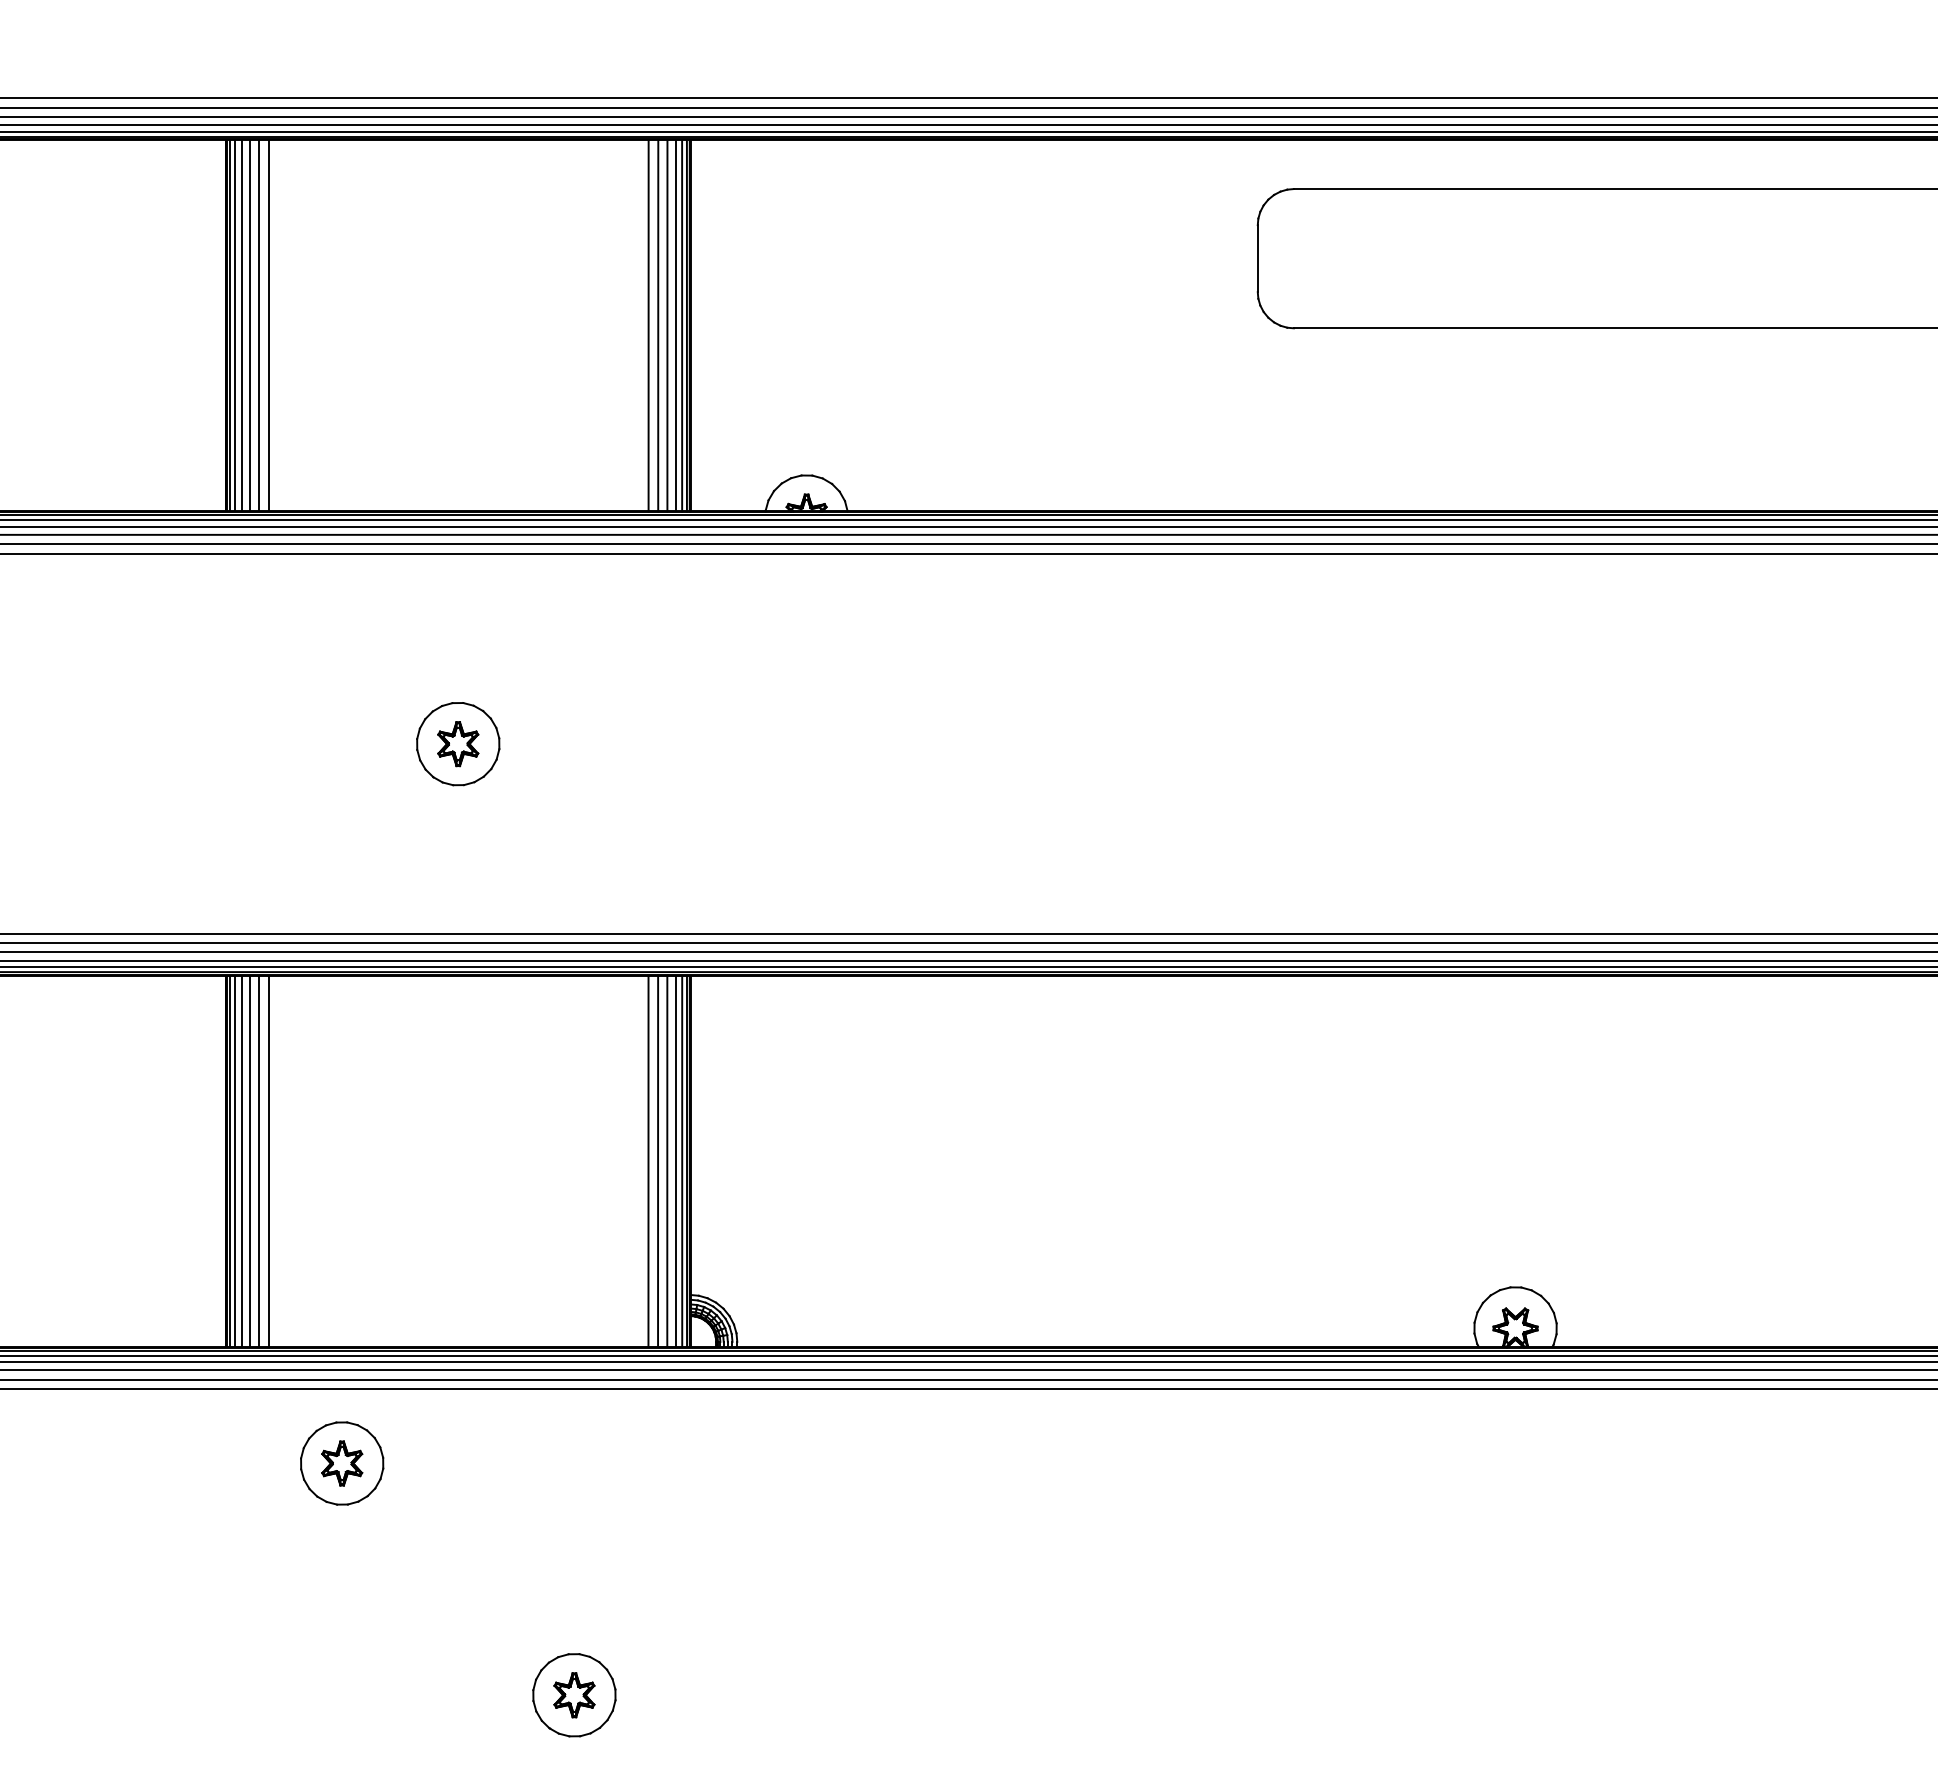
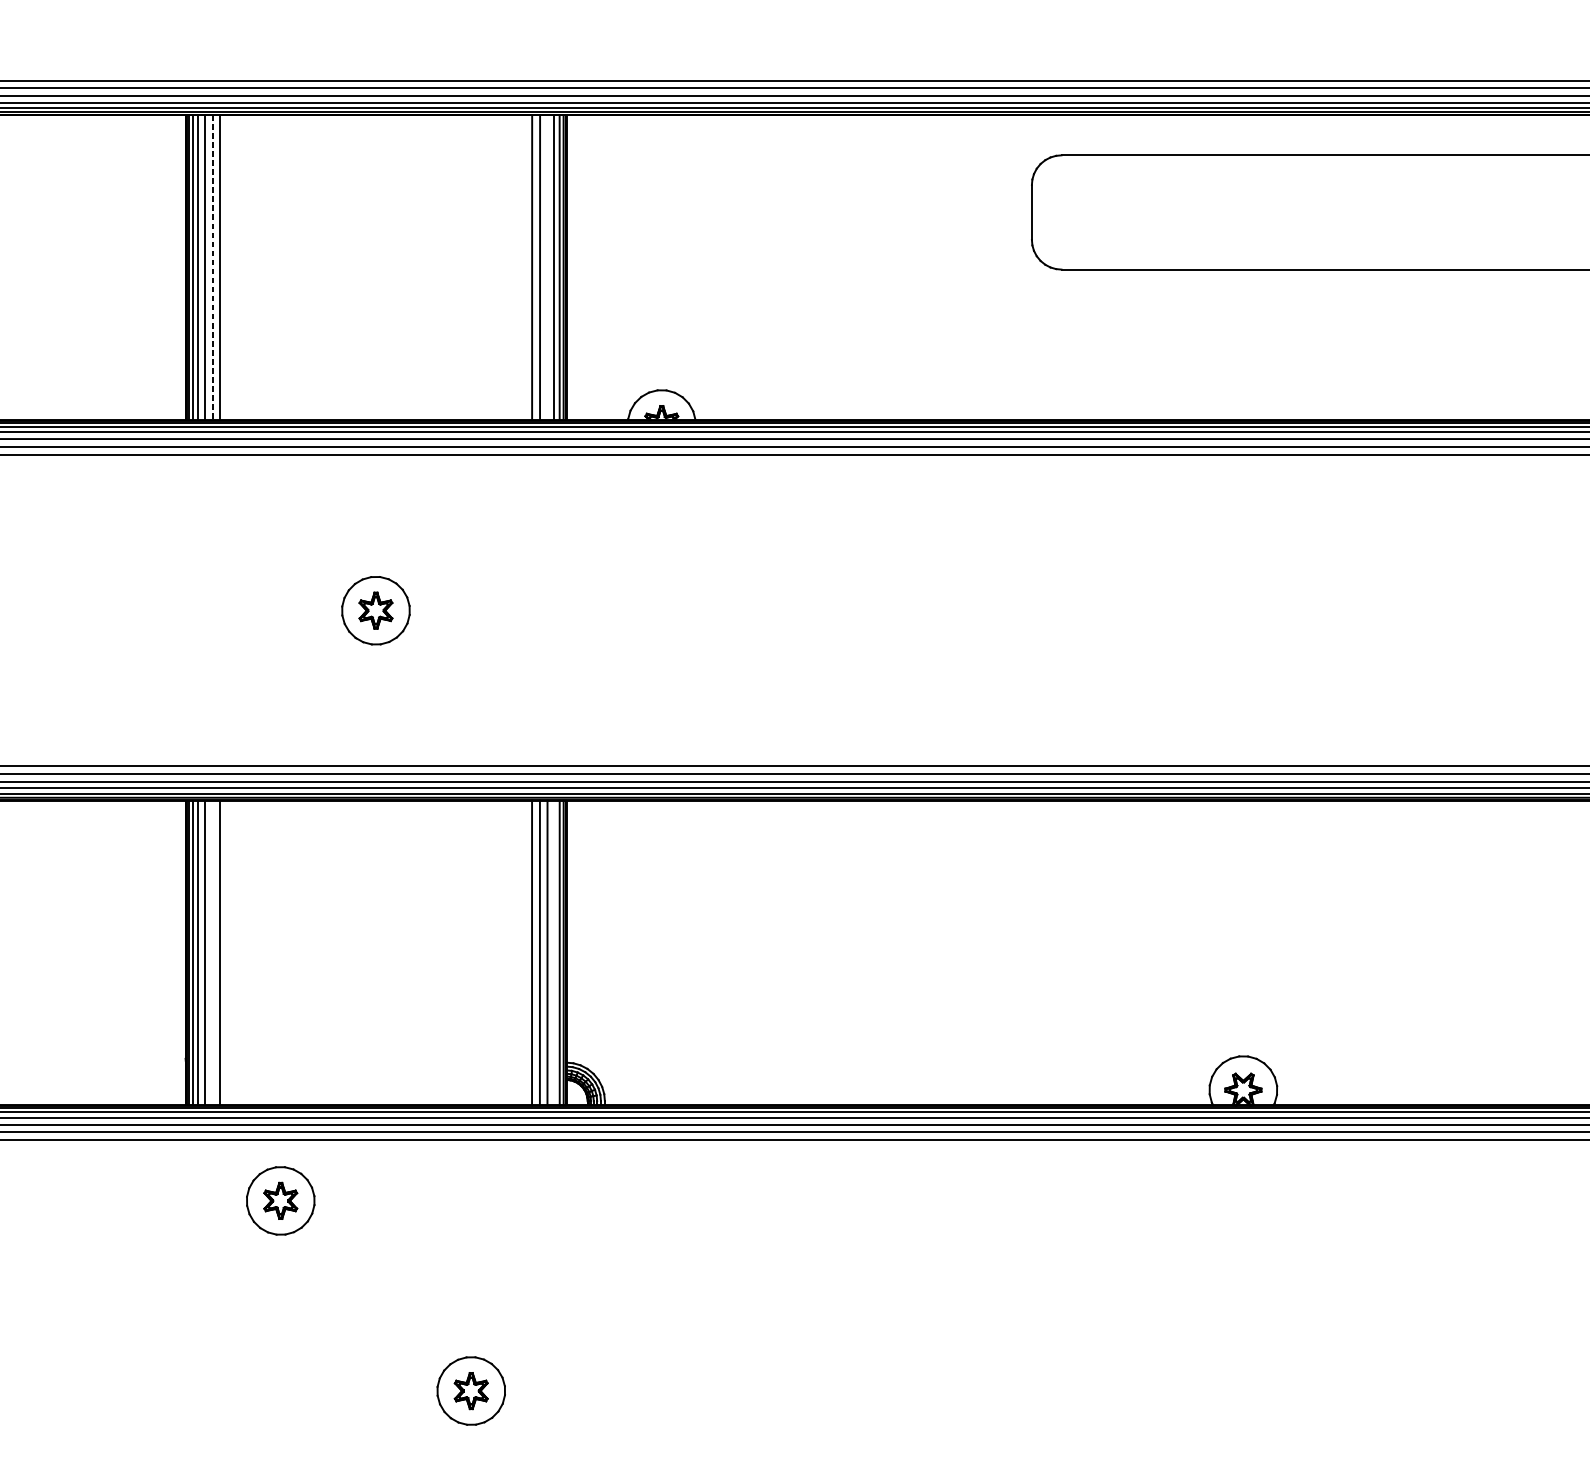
line: (259, 325) -> (212, 267), solid -> dashed
line: (667, 325) -> (547, 267), removed
line: (259, 1161) -> (212, 953), removed
line: (675, 1161) -> (554, 953), removed

